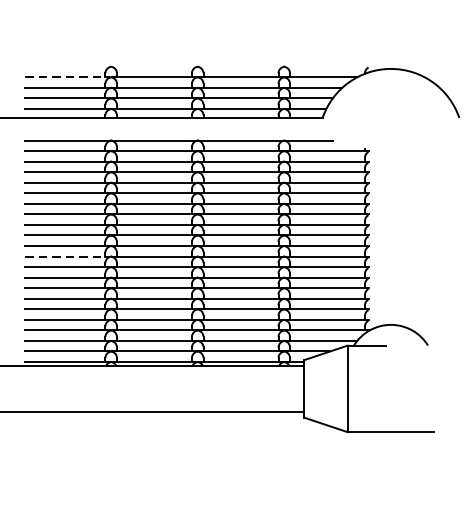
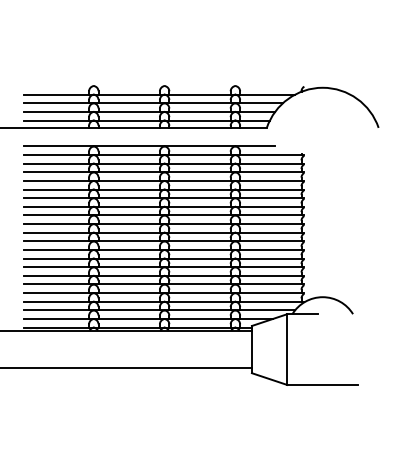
line: (68, 77) -> (58, 94), dashed -> solid
line: (68, 256) -> (58, 241), dashed -> solid

